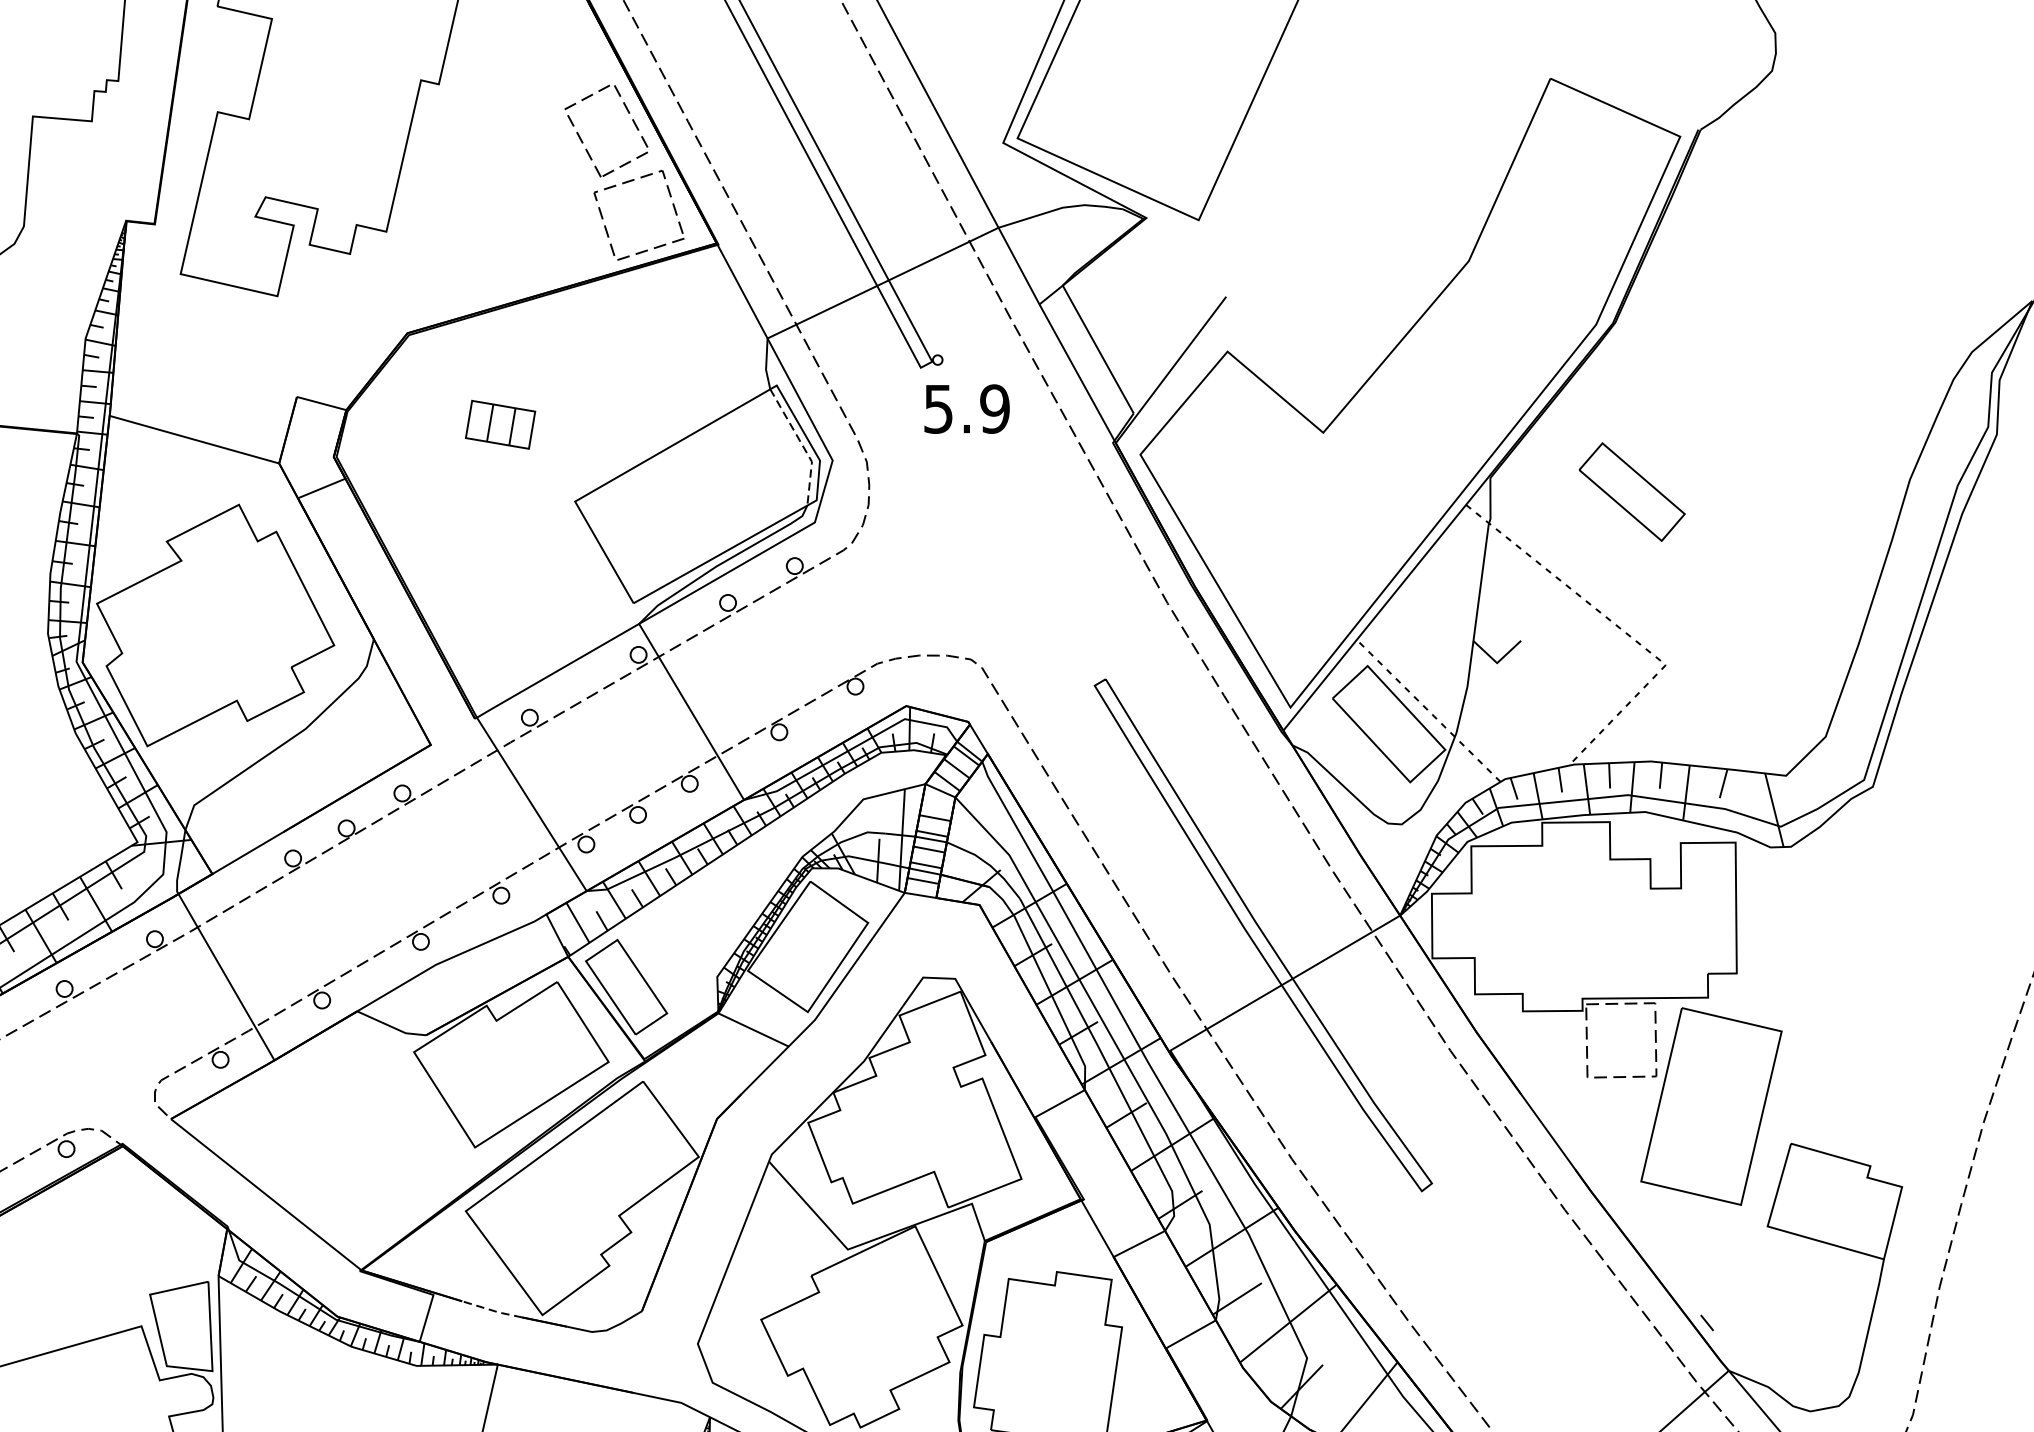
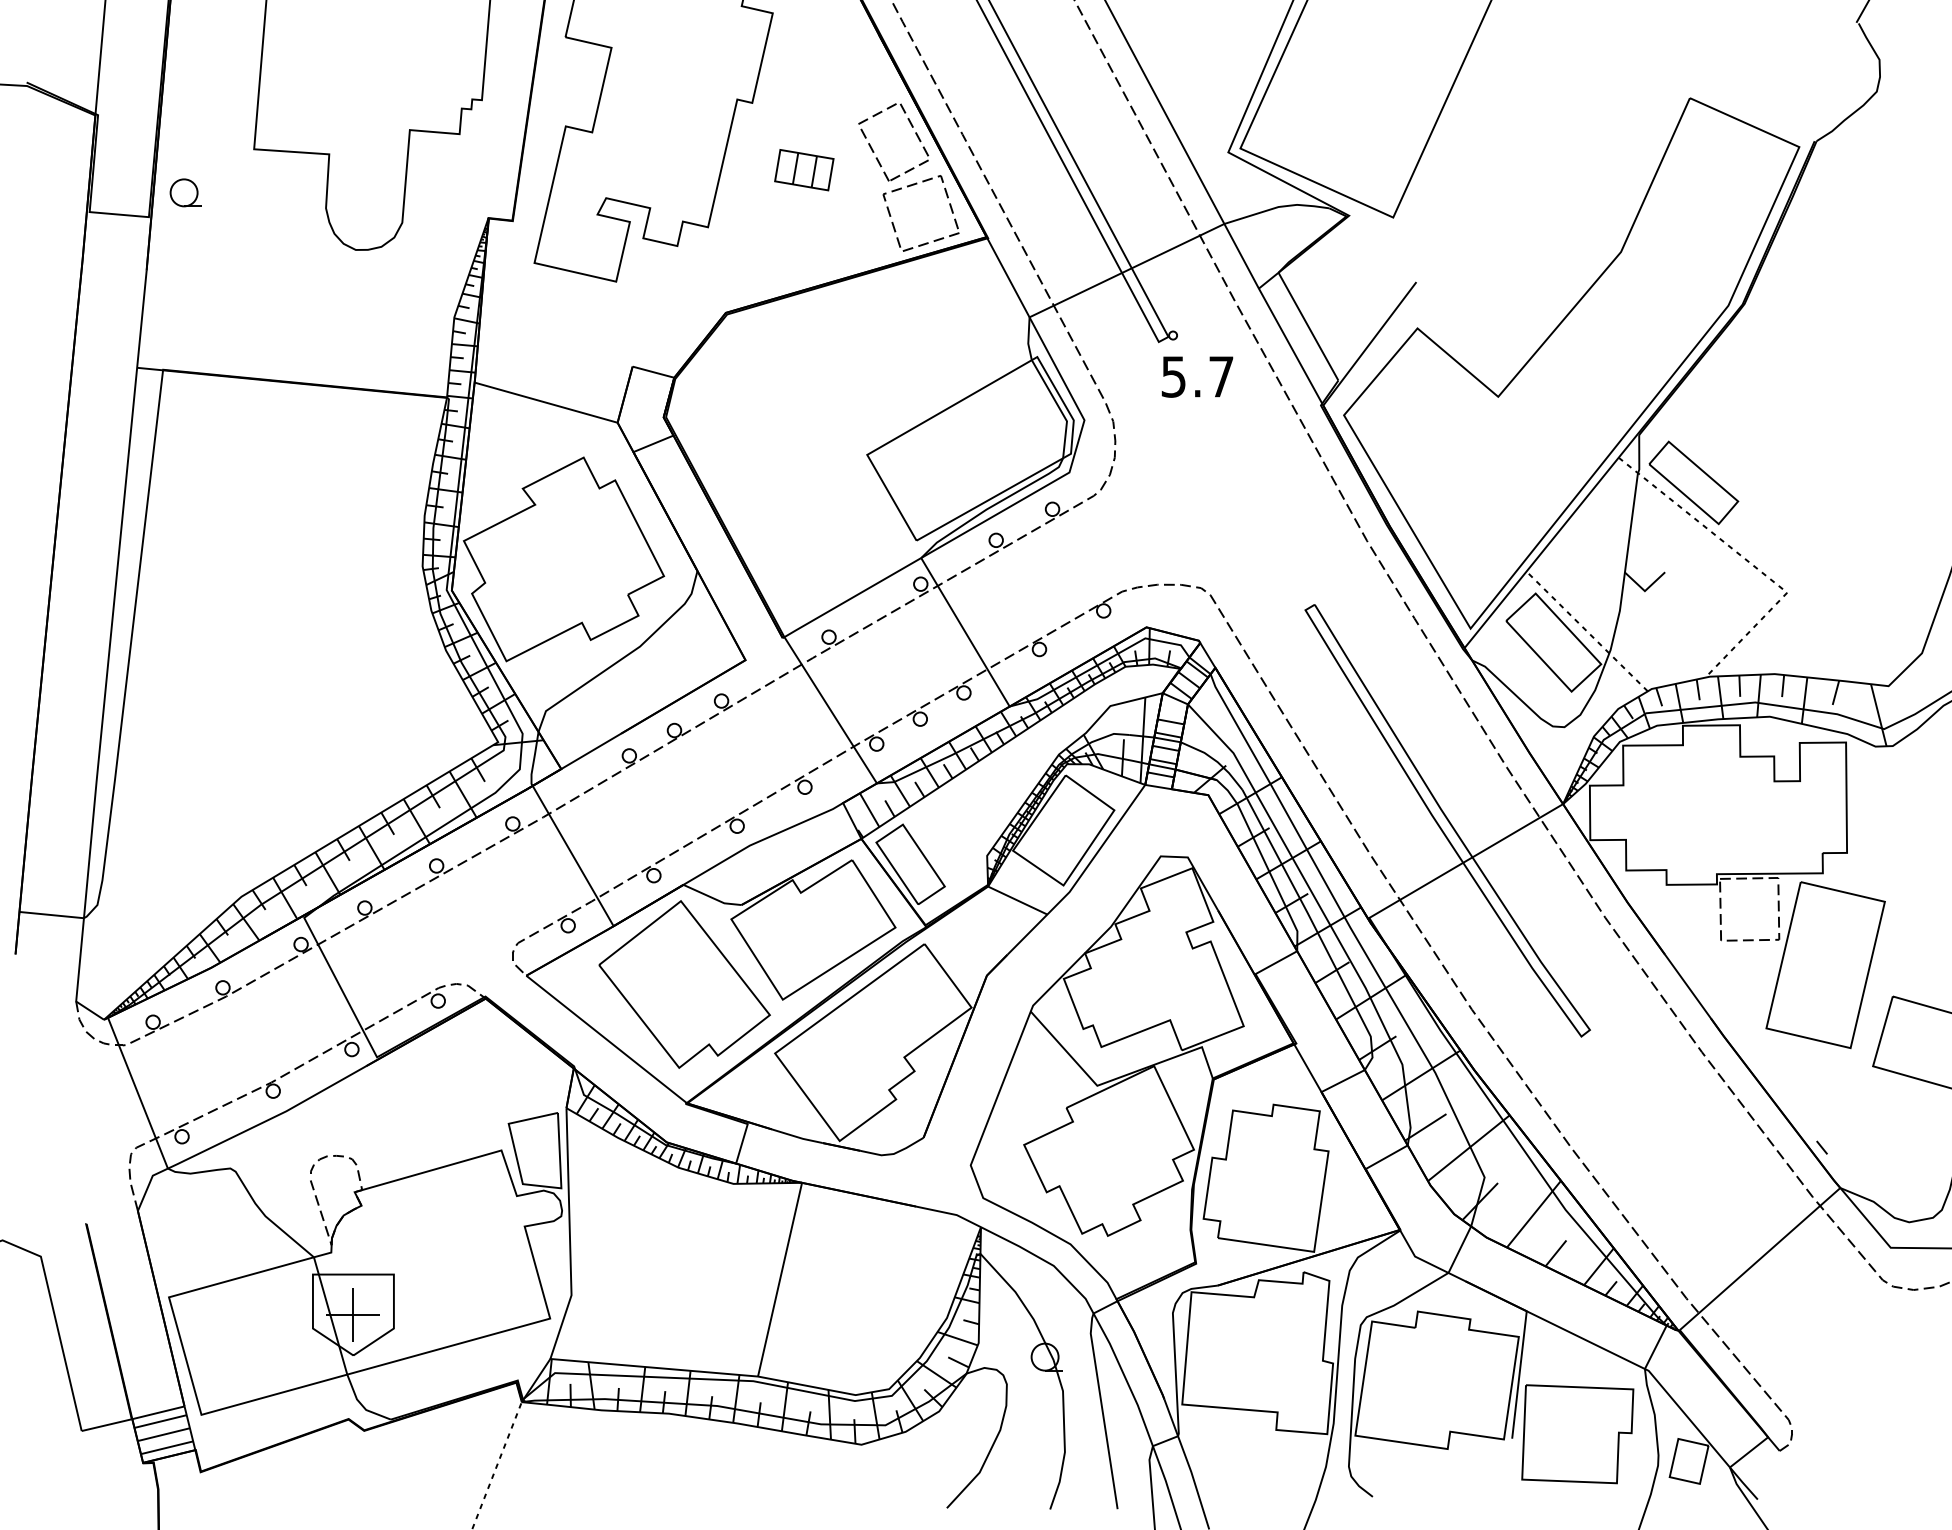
text: (993, 408) -> (1220, 376), 5.9 -> 5.7
part: (500, 425) -> (804, 170), moved
line: (803, 445) -> (1059, 407), dashed -> solid
part: (1631, 491) -> (1693, 482), moved
part: (358, 1129) -> (684, 984), added
line: (492, 1310) -> (797, 1137), dashed -> solid

